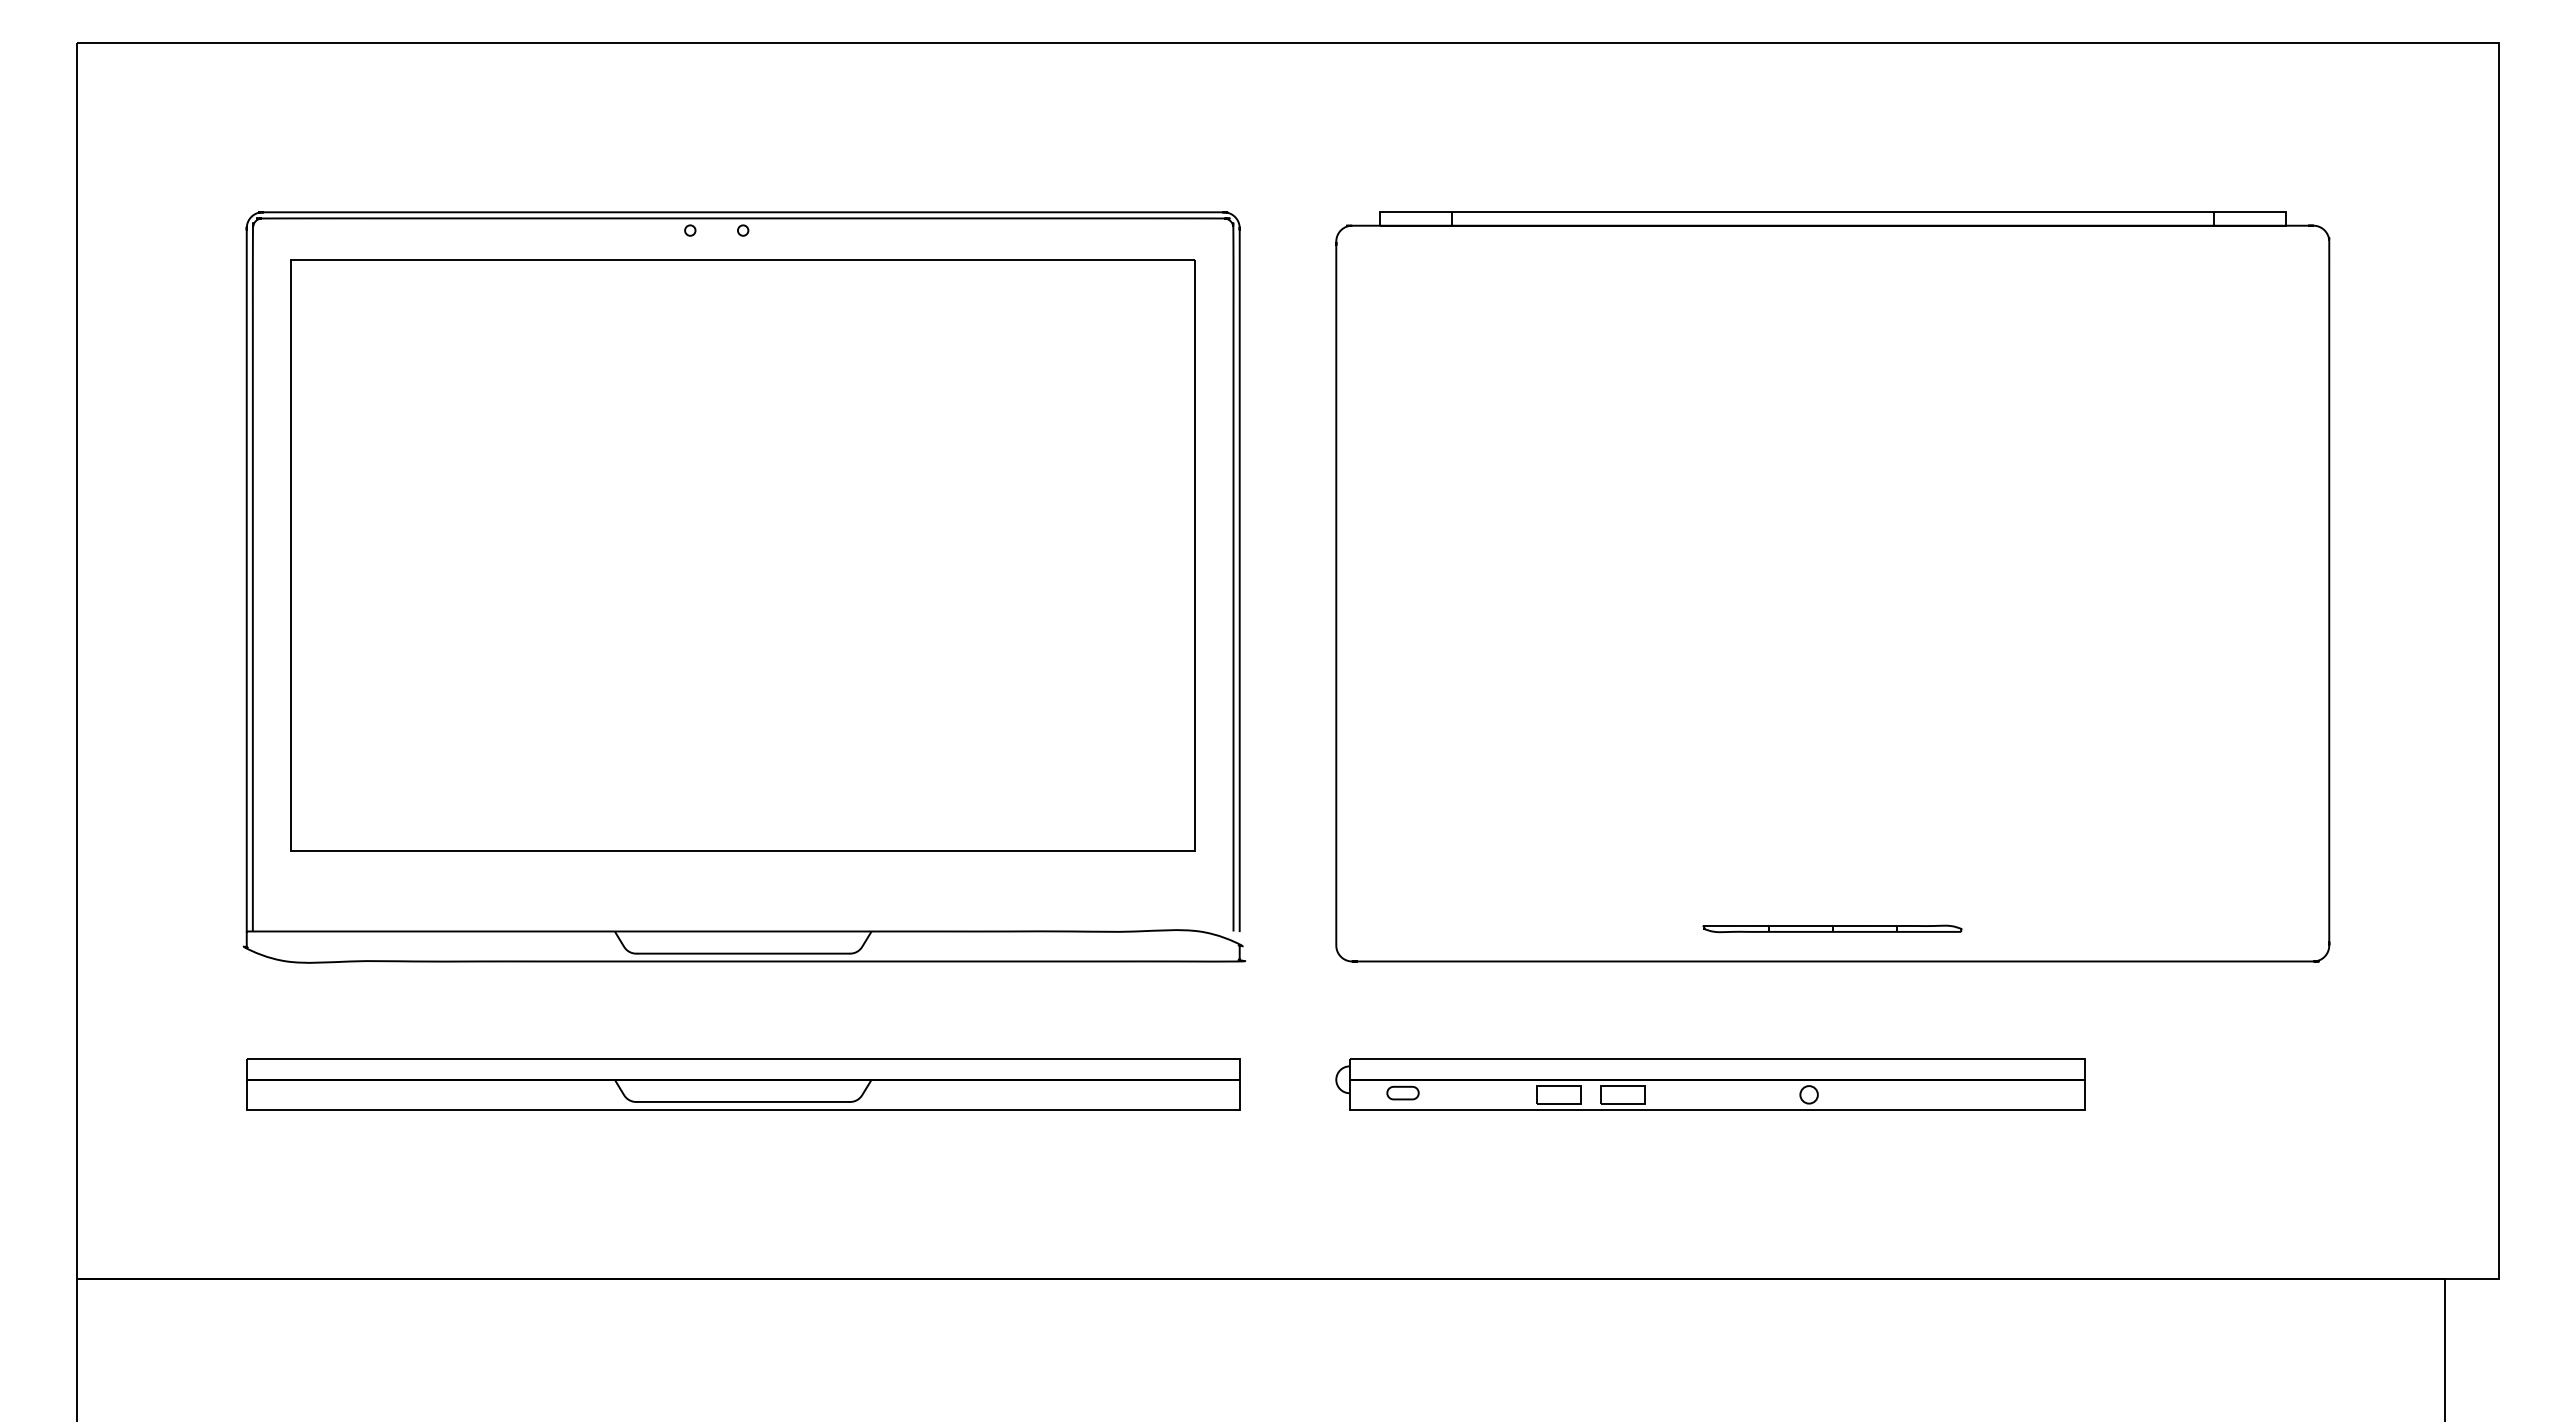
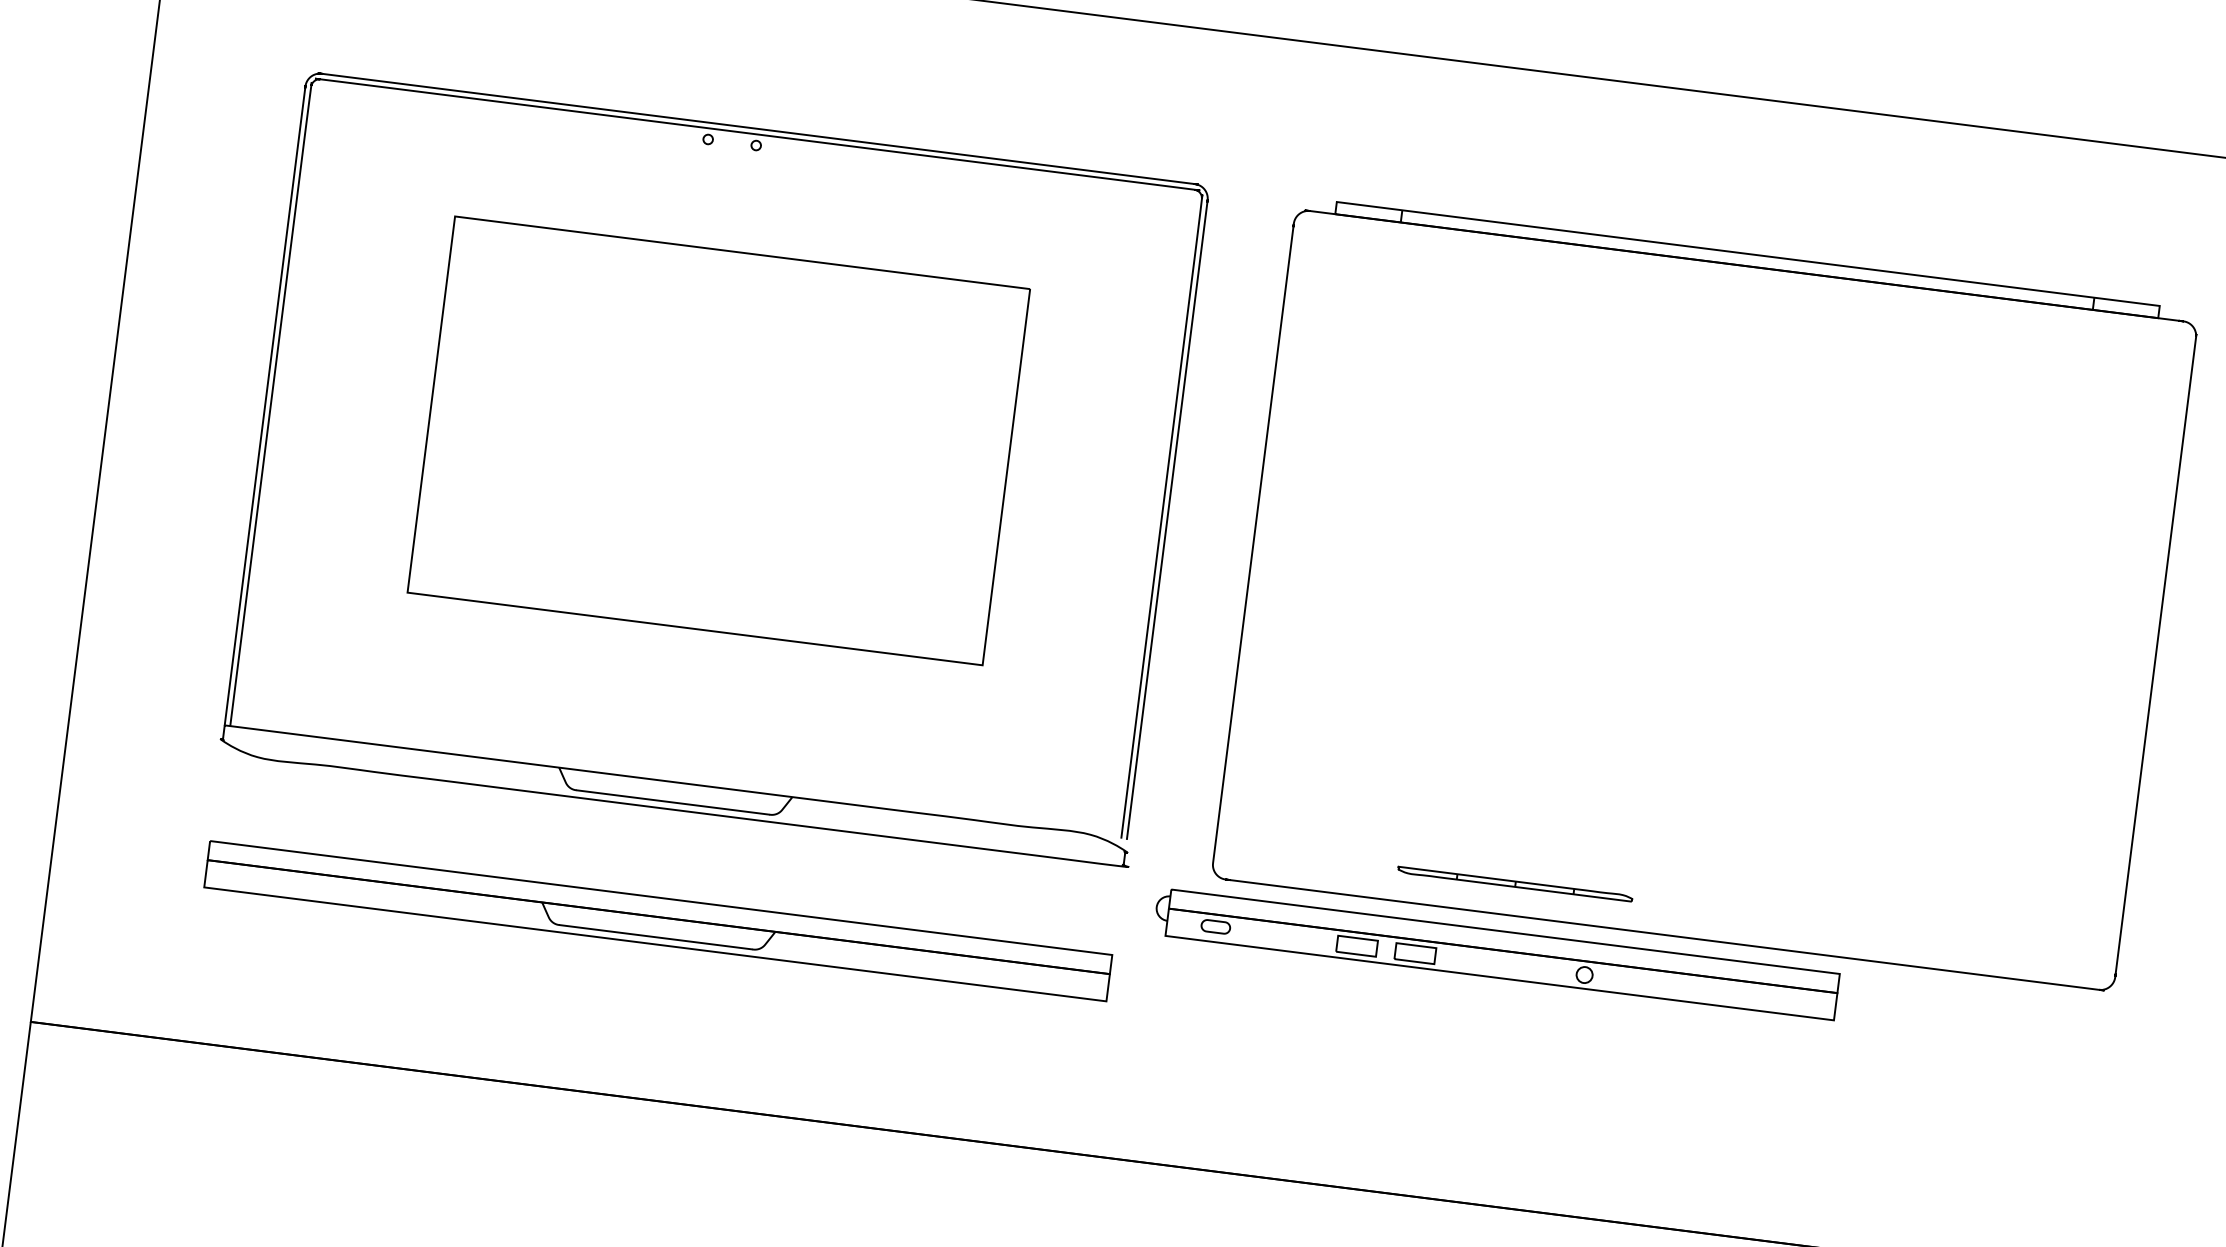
part: (742, 555) -> (718, 440), size x0.7
part: (1832, 928) -> (1515, 883), moved
part: (1710, 1084) -> (1496, 954), moved

